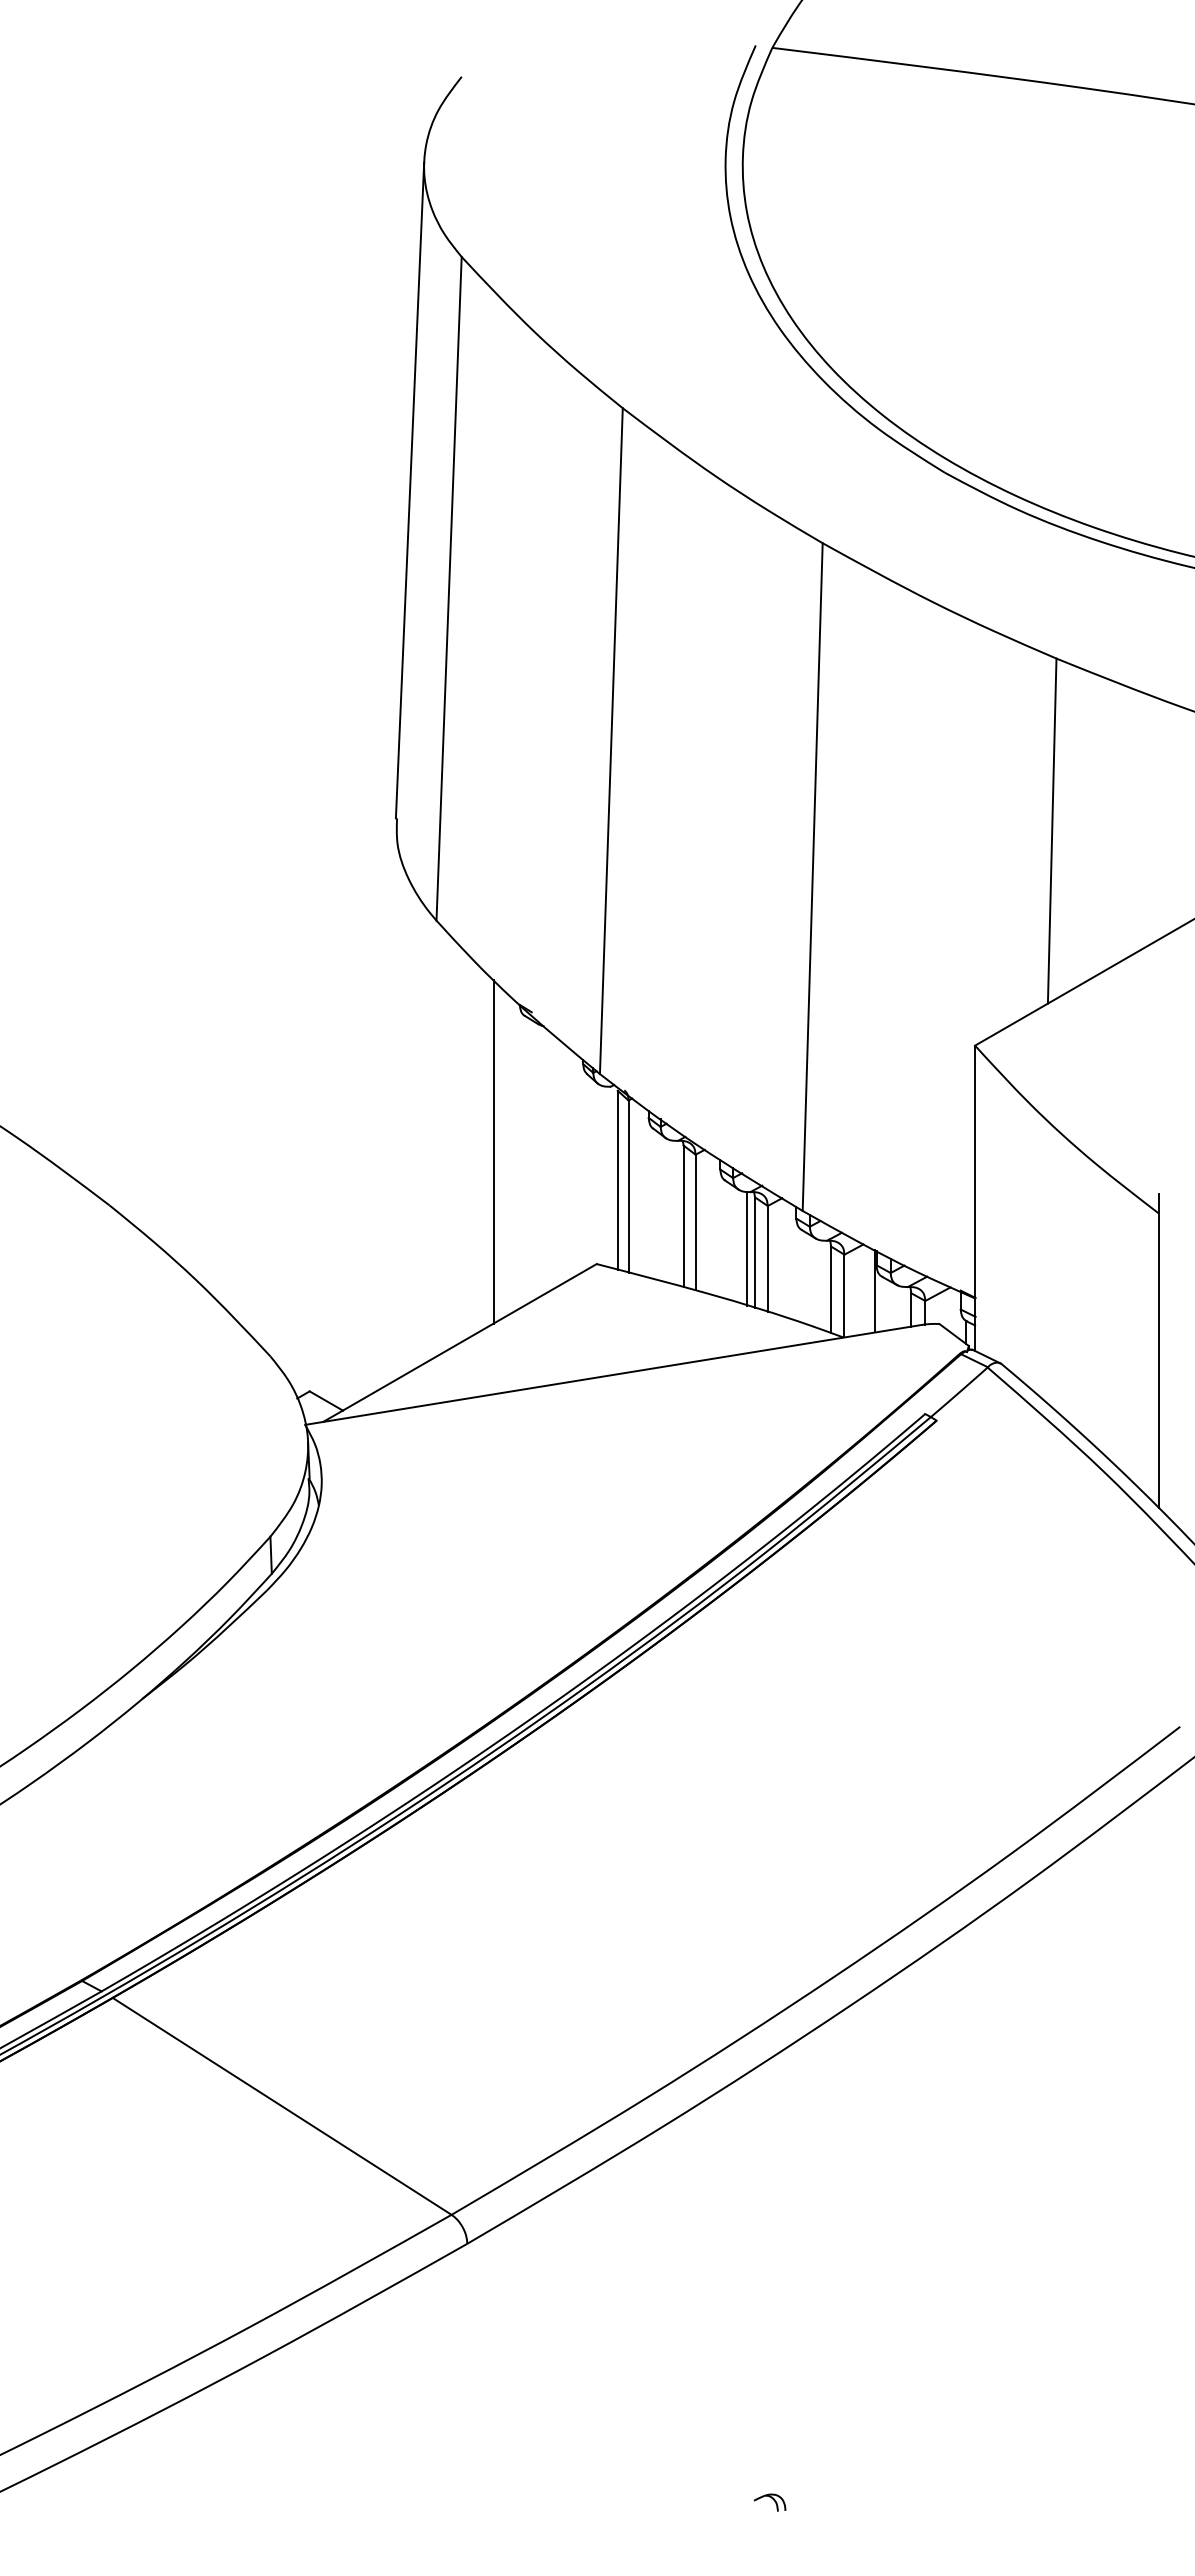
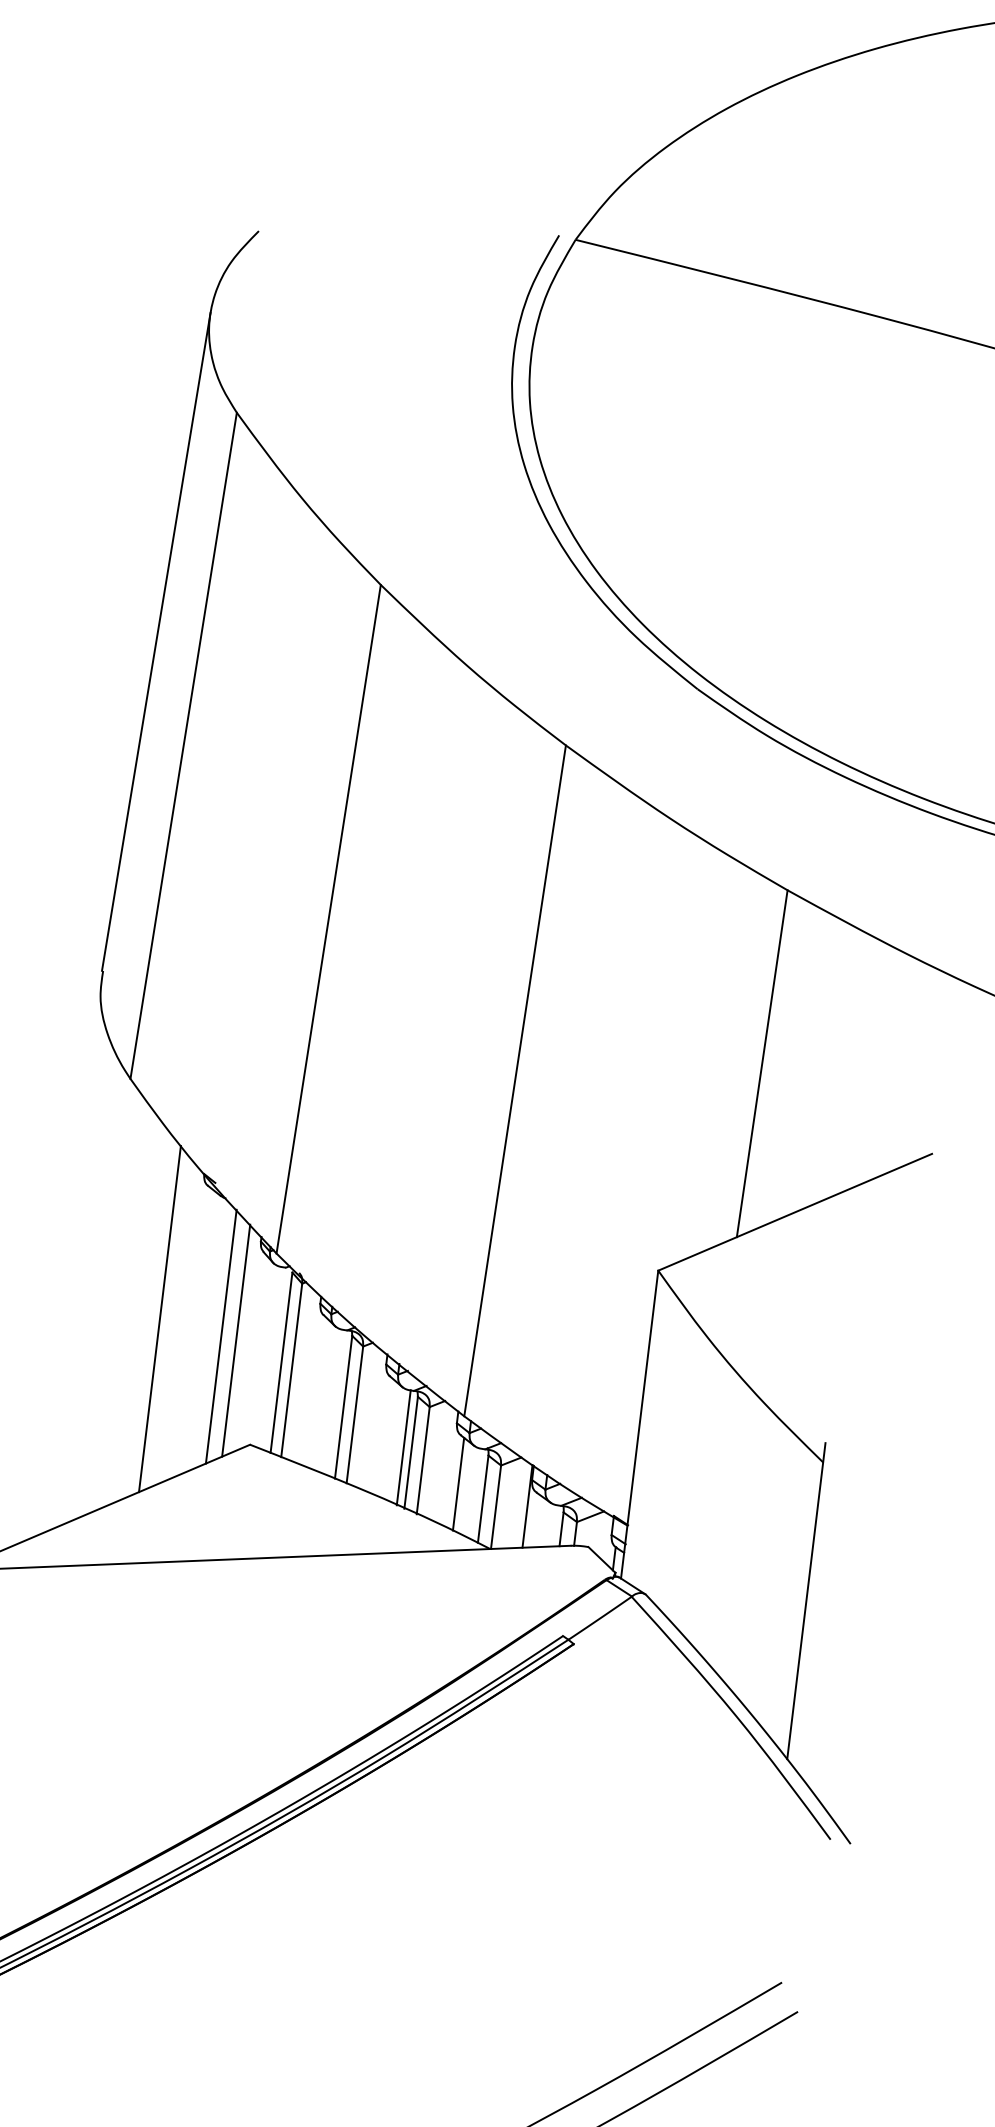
line: (555, 1161) -> (221, 1336), added
line: (570, 1163) -> (235, 1340), added
line: (805, 1277) -> (459, 1483), added

